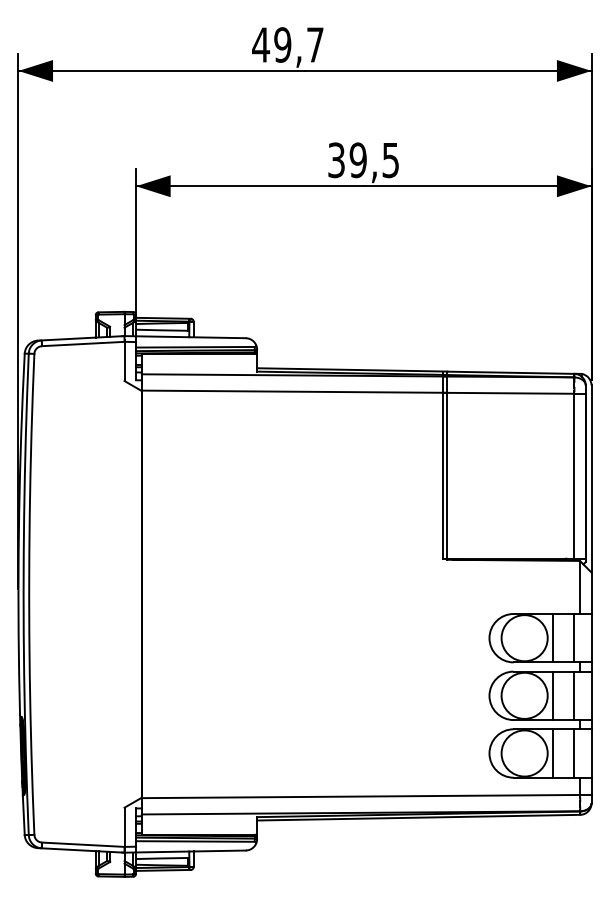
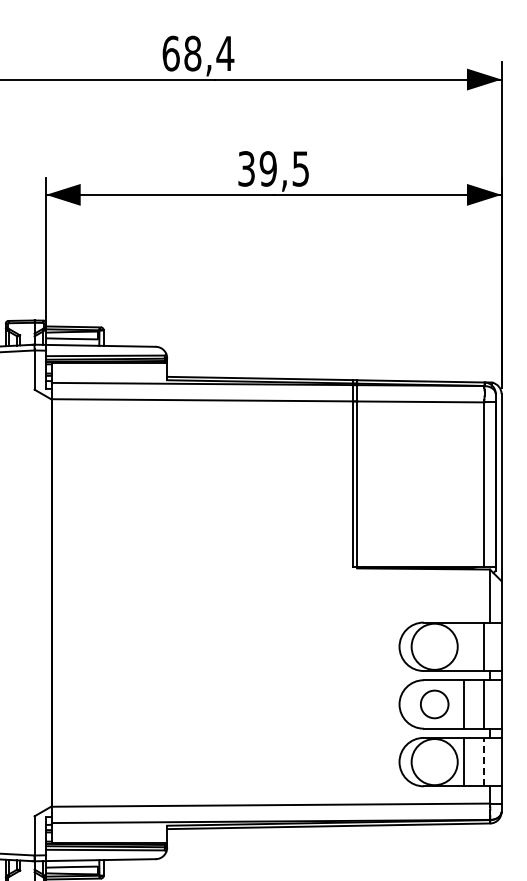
text: (288, 44) -> (198, 53), 49,7 -> 68,4
line: (553, 637) -> (463, 646), removed
circle: (524, 695) -> (434, 704), size x0.6
line: (574, 753) -> (484, 762), solid -> dashed

